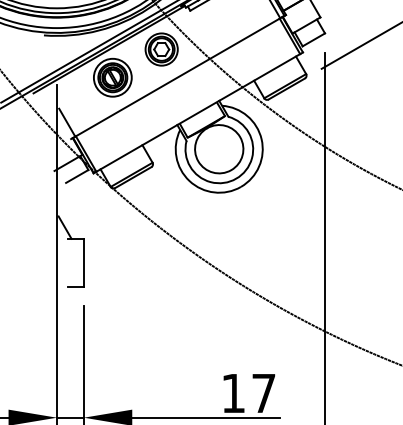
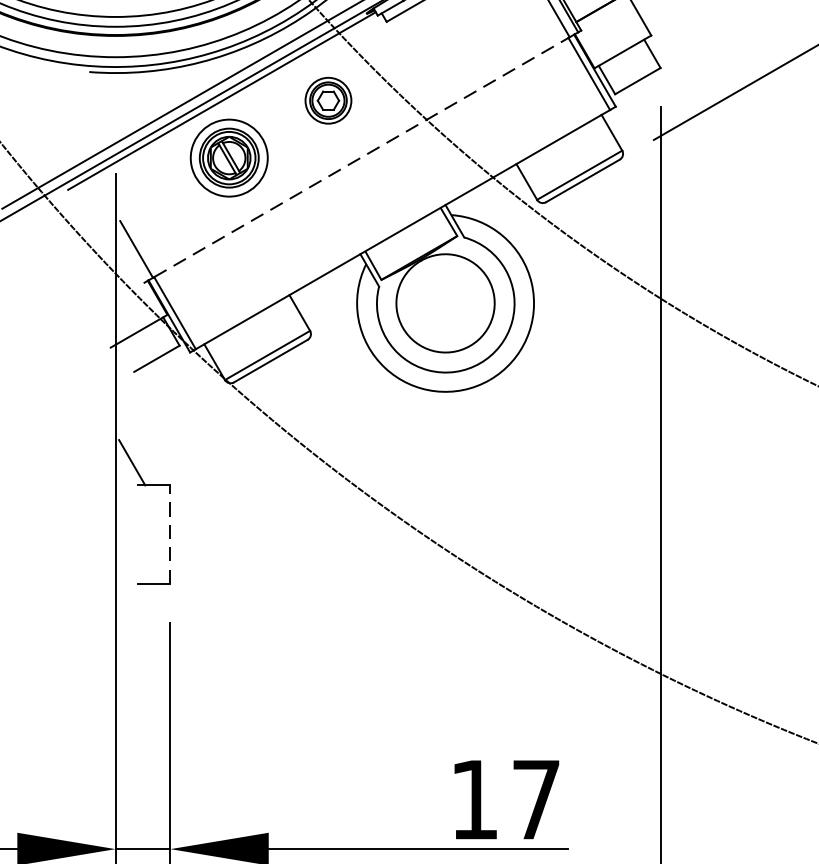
part: (161, 49) -> (328, 100), size x0.7
line: (177, 77) -> (360, 157), solid -> dashed
line: (83, 262) -> (169, 533), solid -> dashed

